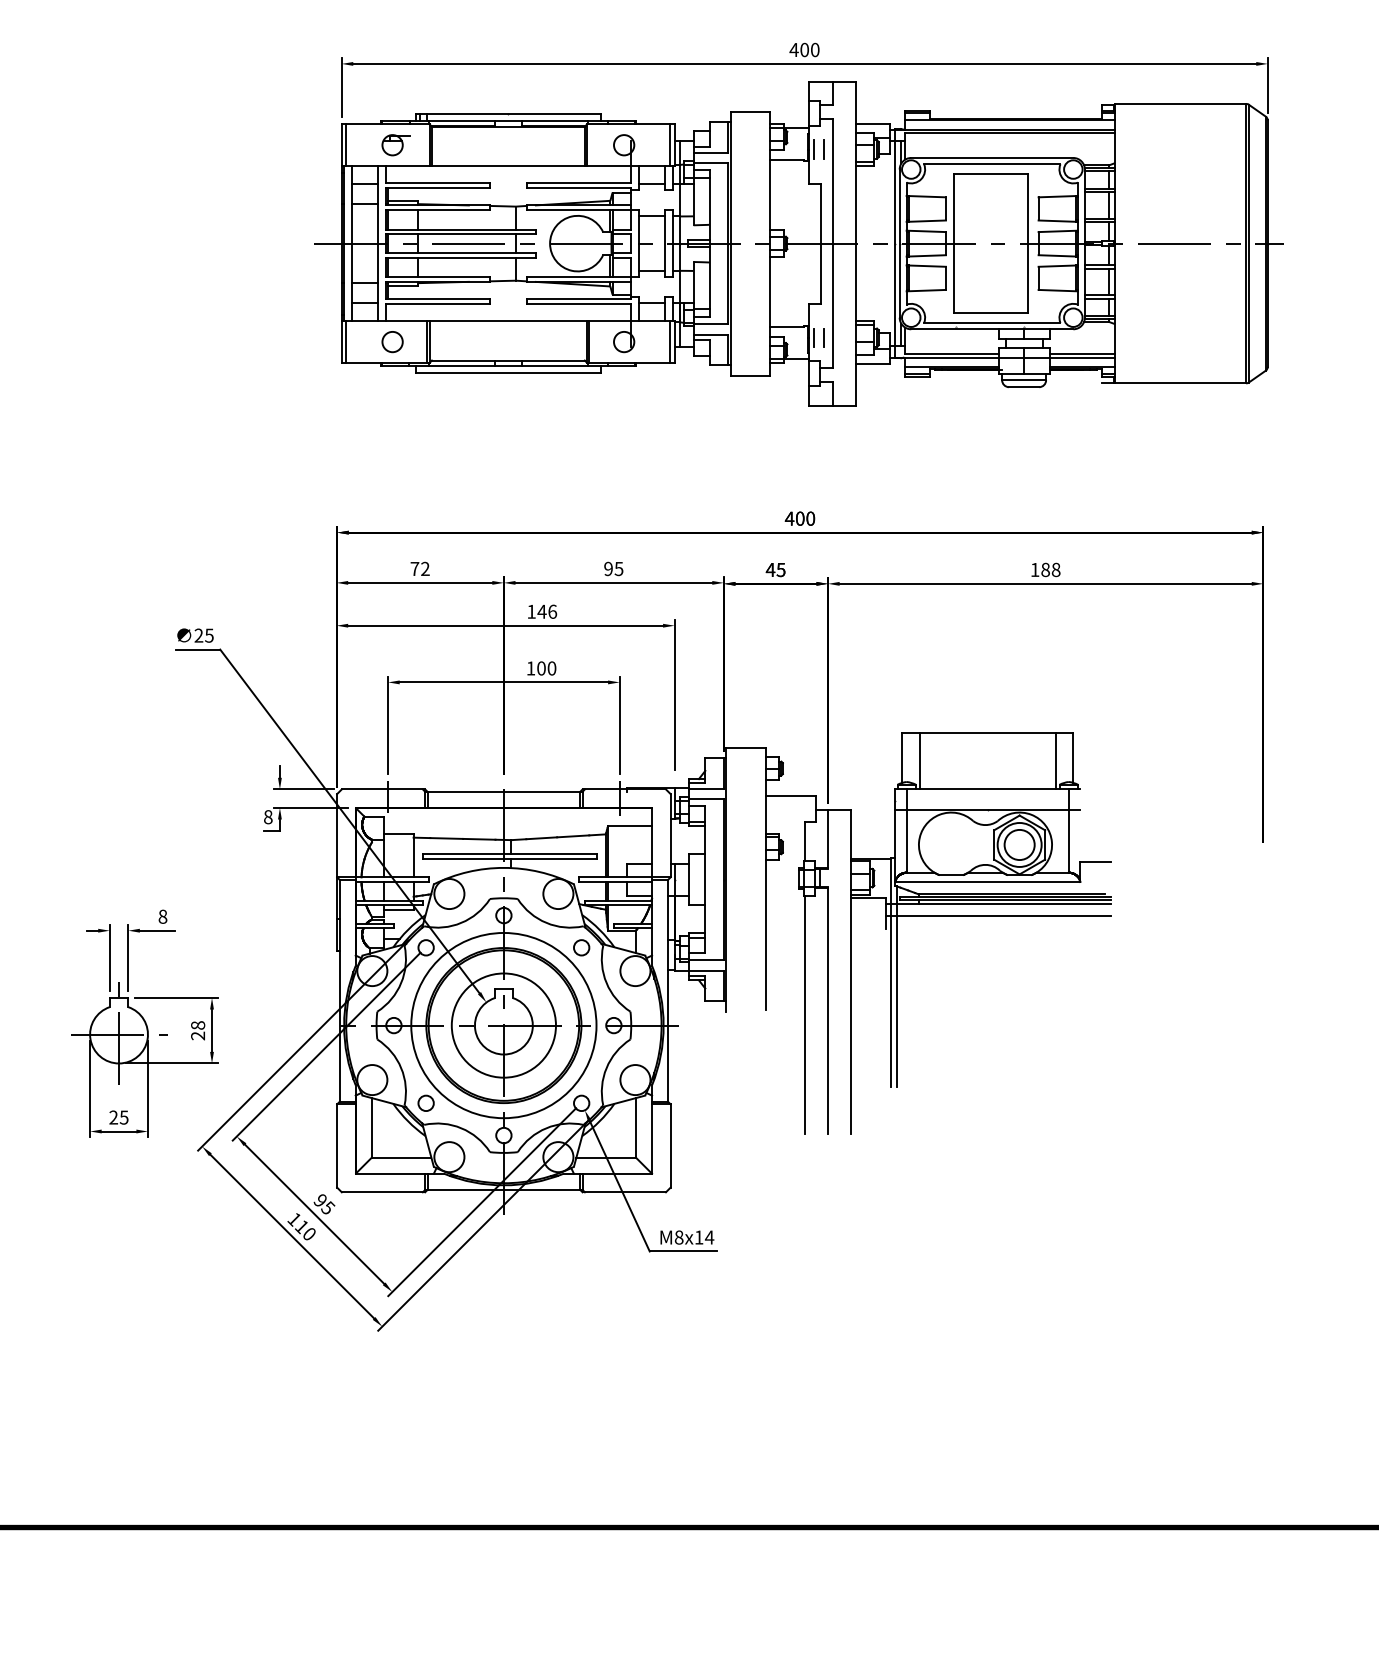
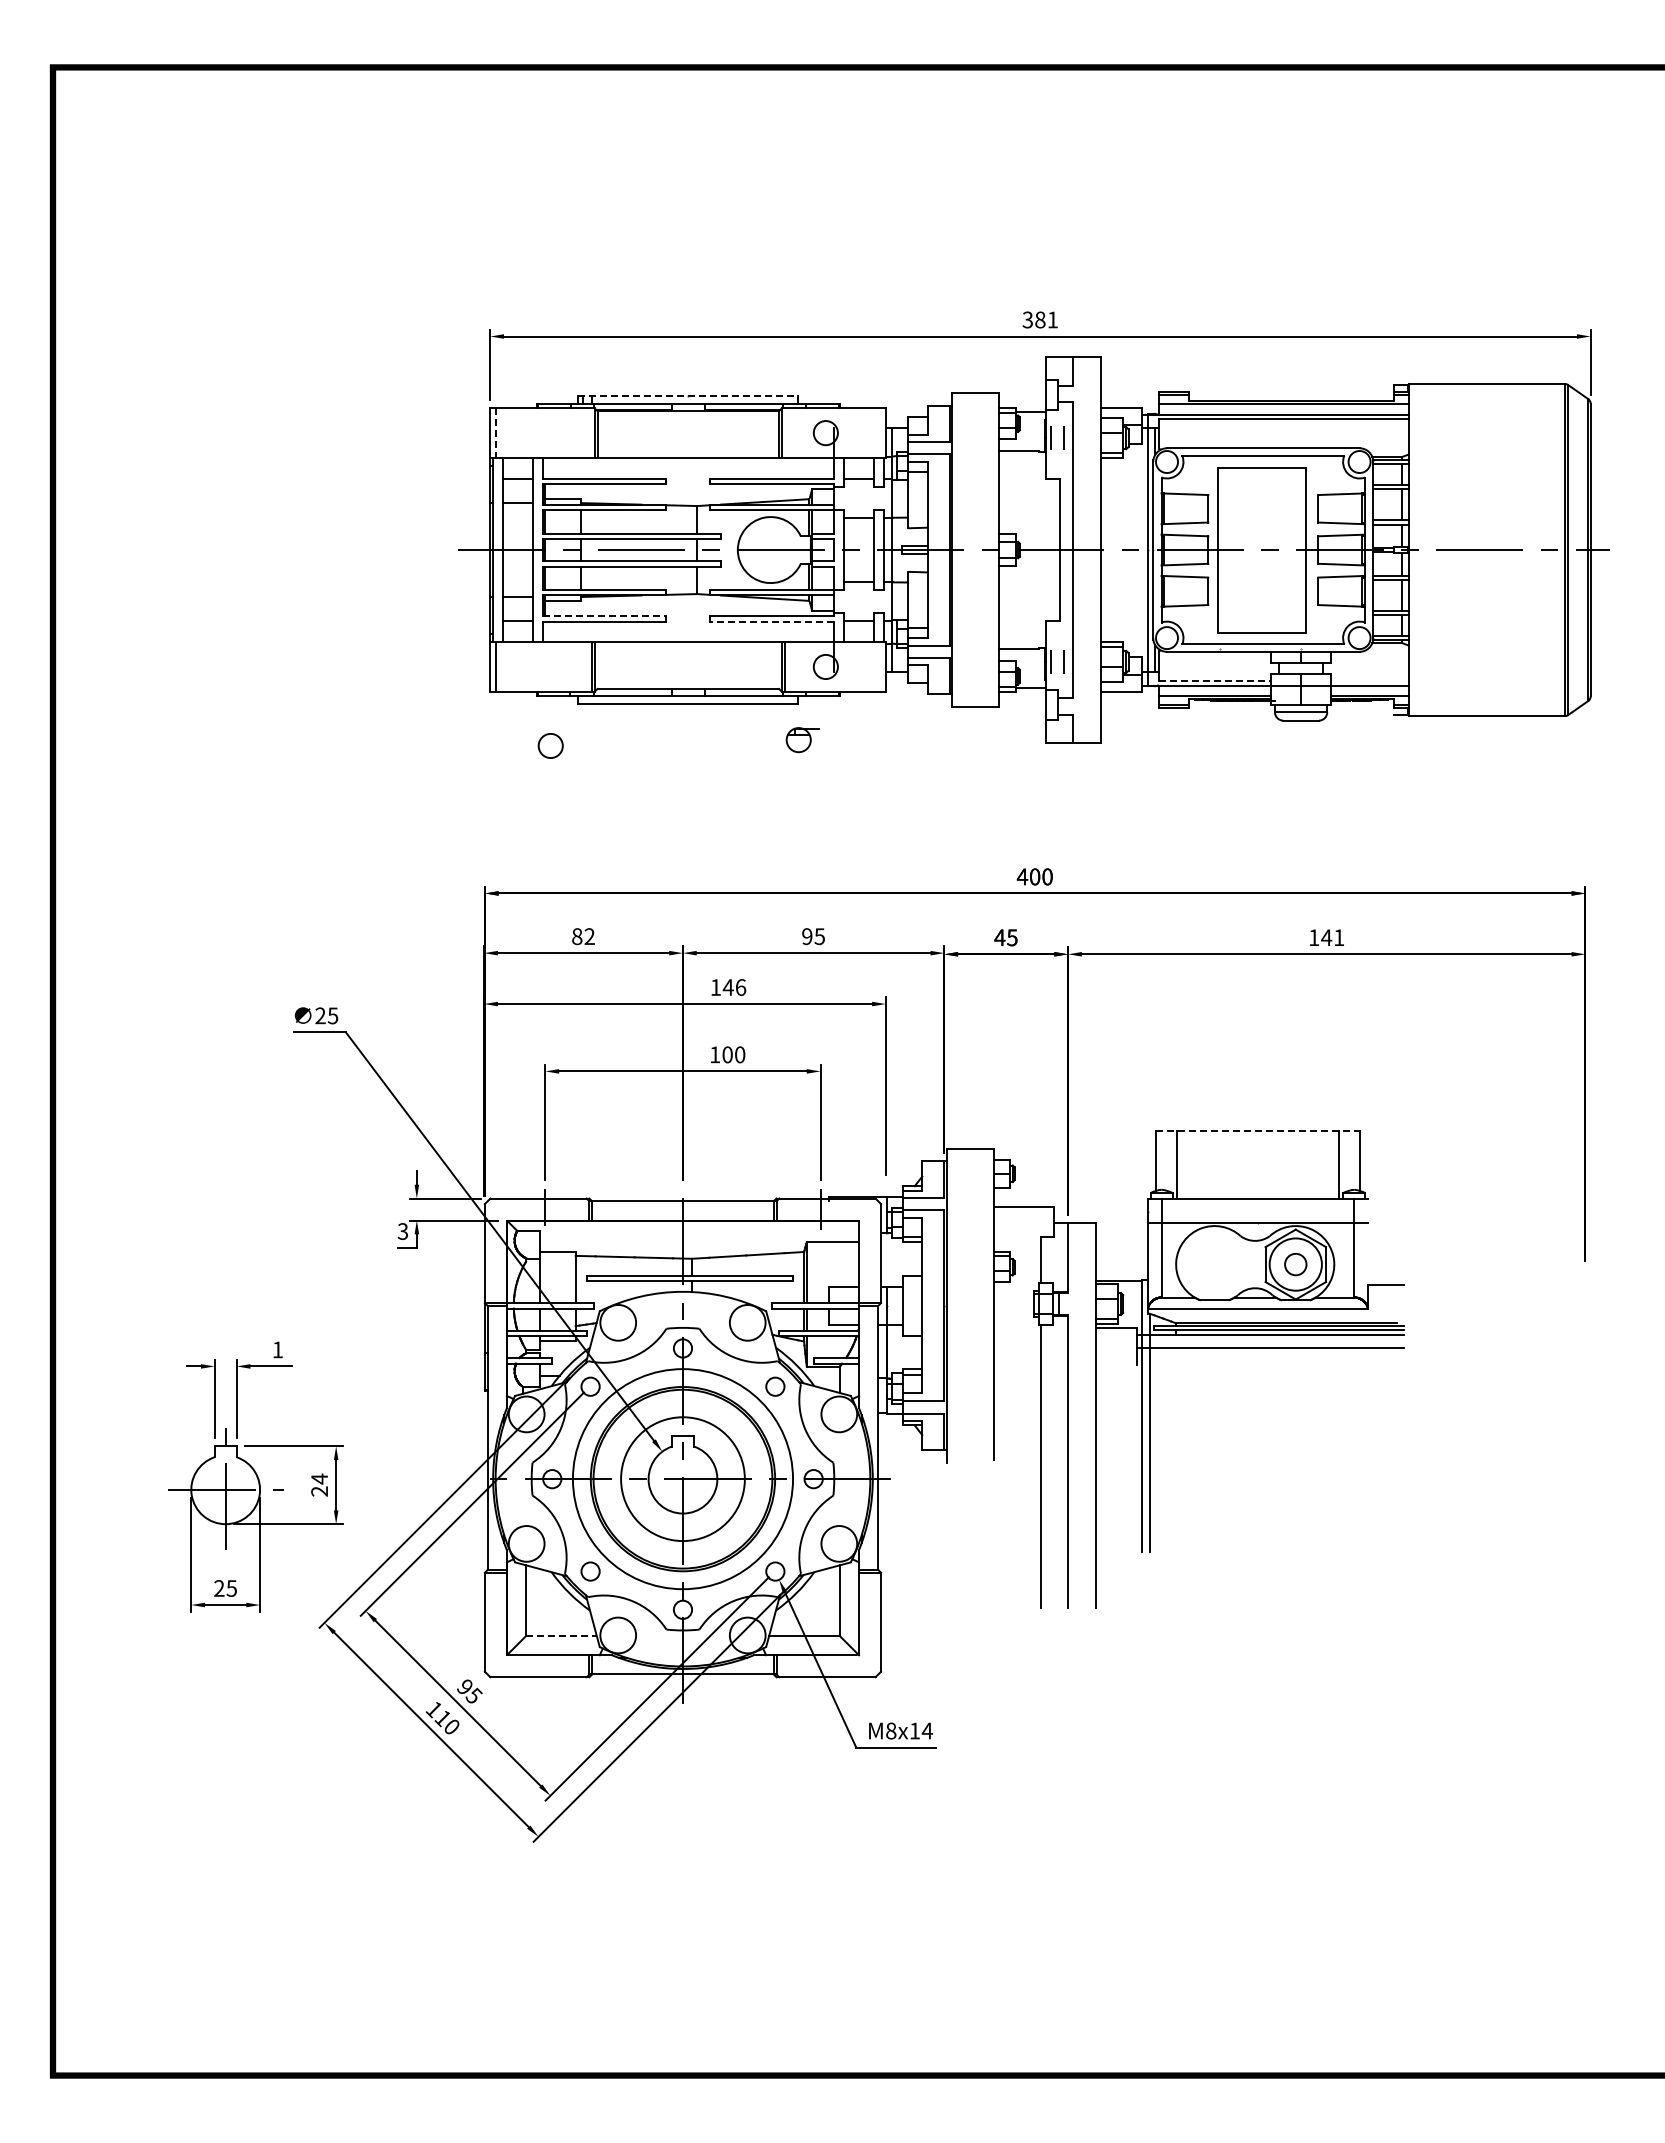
text: (804, 49) -> (1040, 319), 400 -> 381
line: (508, 113) -> (688, 395), solid -> dashed
line: (670, 144) -> (880, 432), removed
line: (346, 145) -> (495, 433), solid -> dashed
part: (395, 145) -> (802, 740), moved
line: (437, 299) -> (604, 616), solid -> dashed
line: (579, 303) -> (772, 621), solid -> dashed
circle: (392, 341) -> (550, 745), moved
line: (670, 341) -> (880, 666), removed
line: (951, 354) -> (1214, 681), solid -> dashed
line: (1082, 354) -> (1370, 681), removed
text: (415, 568) -> (577, 936), 72 -> 82
text: (1050, 569) -> (1332, 937), 188 -> 141
line: (987, 732) -> (1257, 1131), solid -> dashed
text: (267, 817) -> (402, 1231), 8 -> 3
circle: (1019, 844) -> (1295, 1264), size x0.6
text: (162, 916) -> (277, 1349), 8 -> 1
text: (197, 1025) -> (319, 1478), 28 -> 24
line: (401, 1157) -> (561, 1635), solid -> dashed

